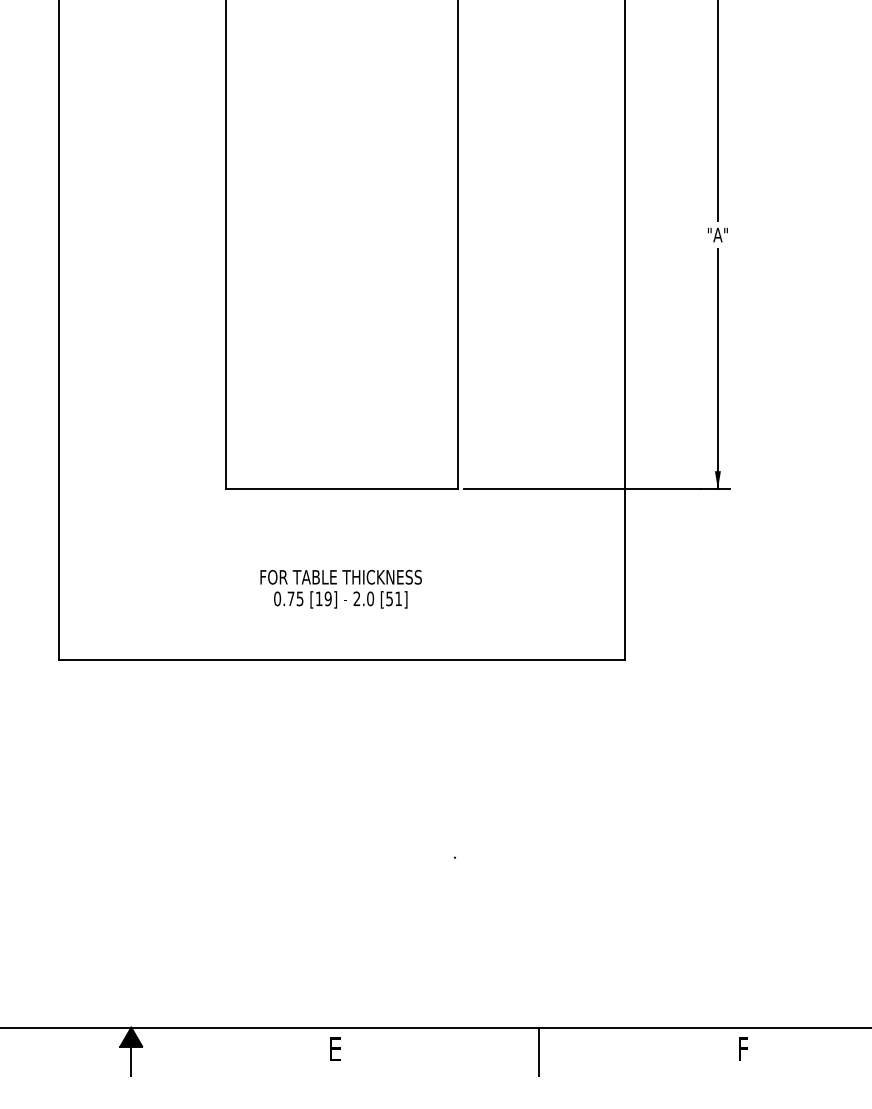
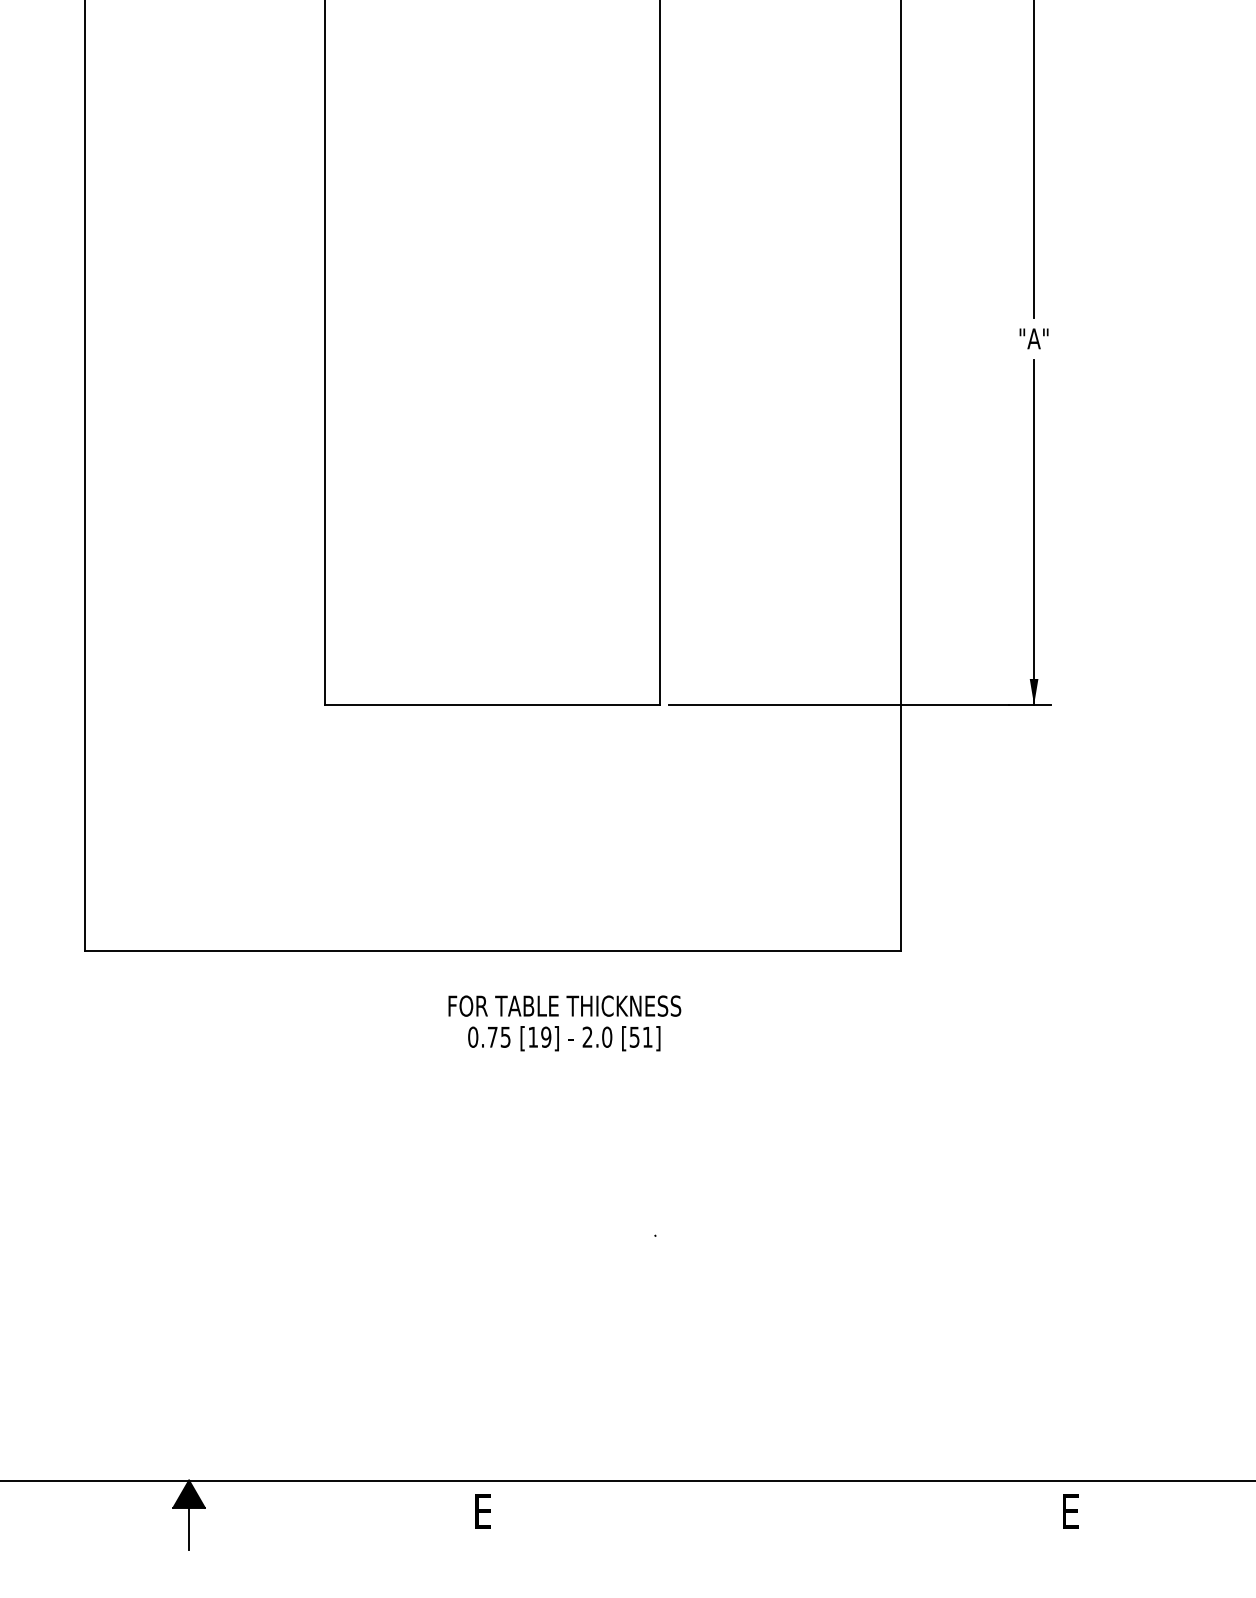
text: (340, 588) -> (563, 1022), moved
text: (743, 1048) -> (1070, 1510), F -> E
line: (539, 1051) -> (777, 1514), removed

